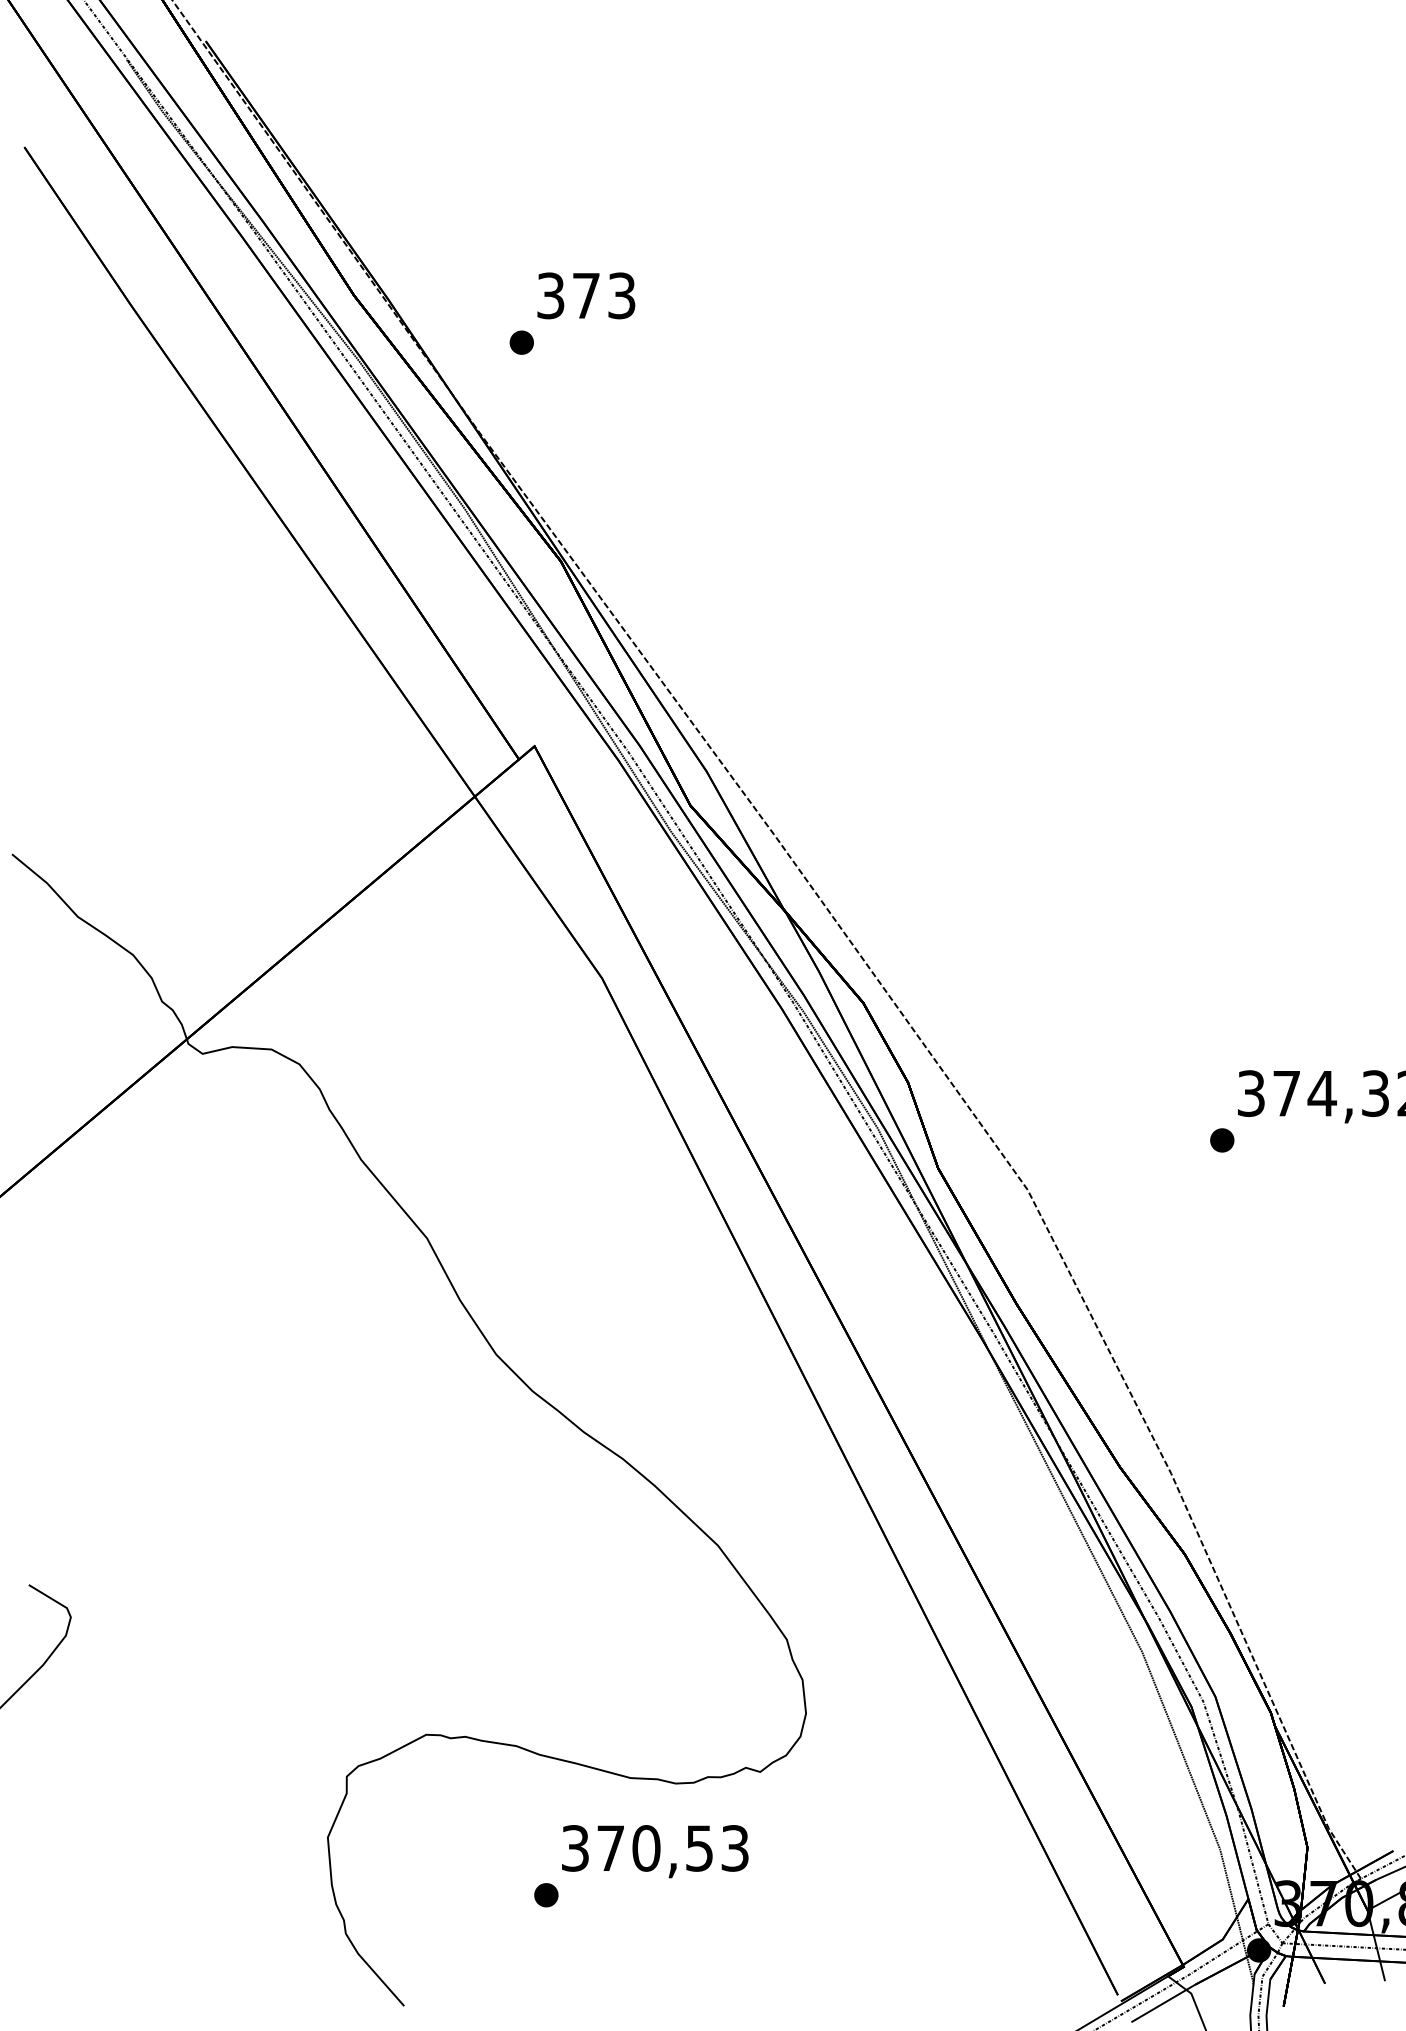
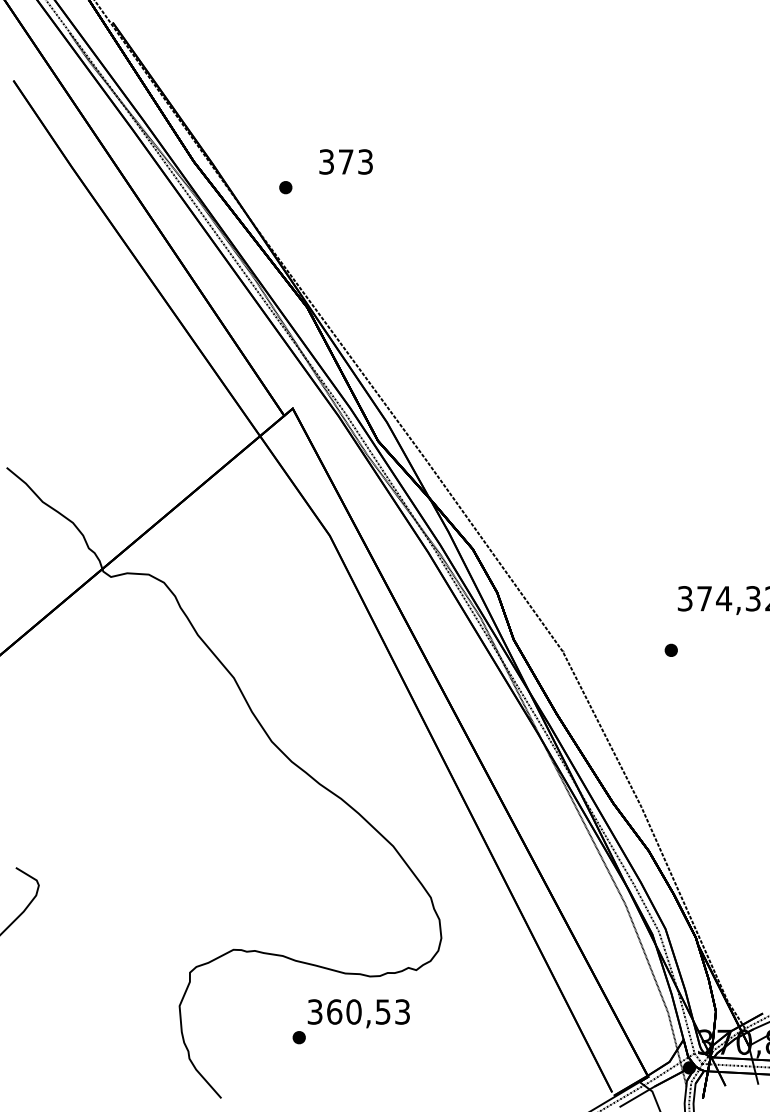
text: (585, 294) -> (345, 161), moved
part: (1220, 1138) -> (670, 649), moved
text: (610, 1847) -> (334, 1011), 370,53 -> 360,53

